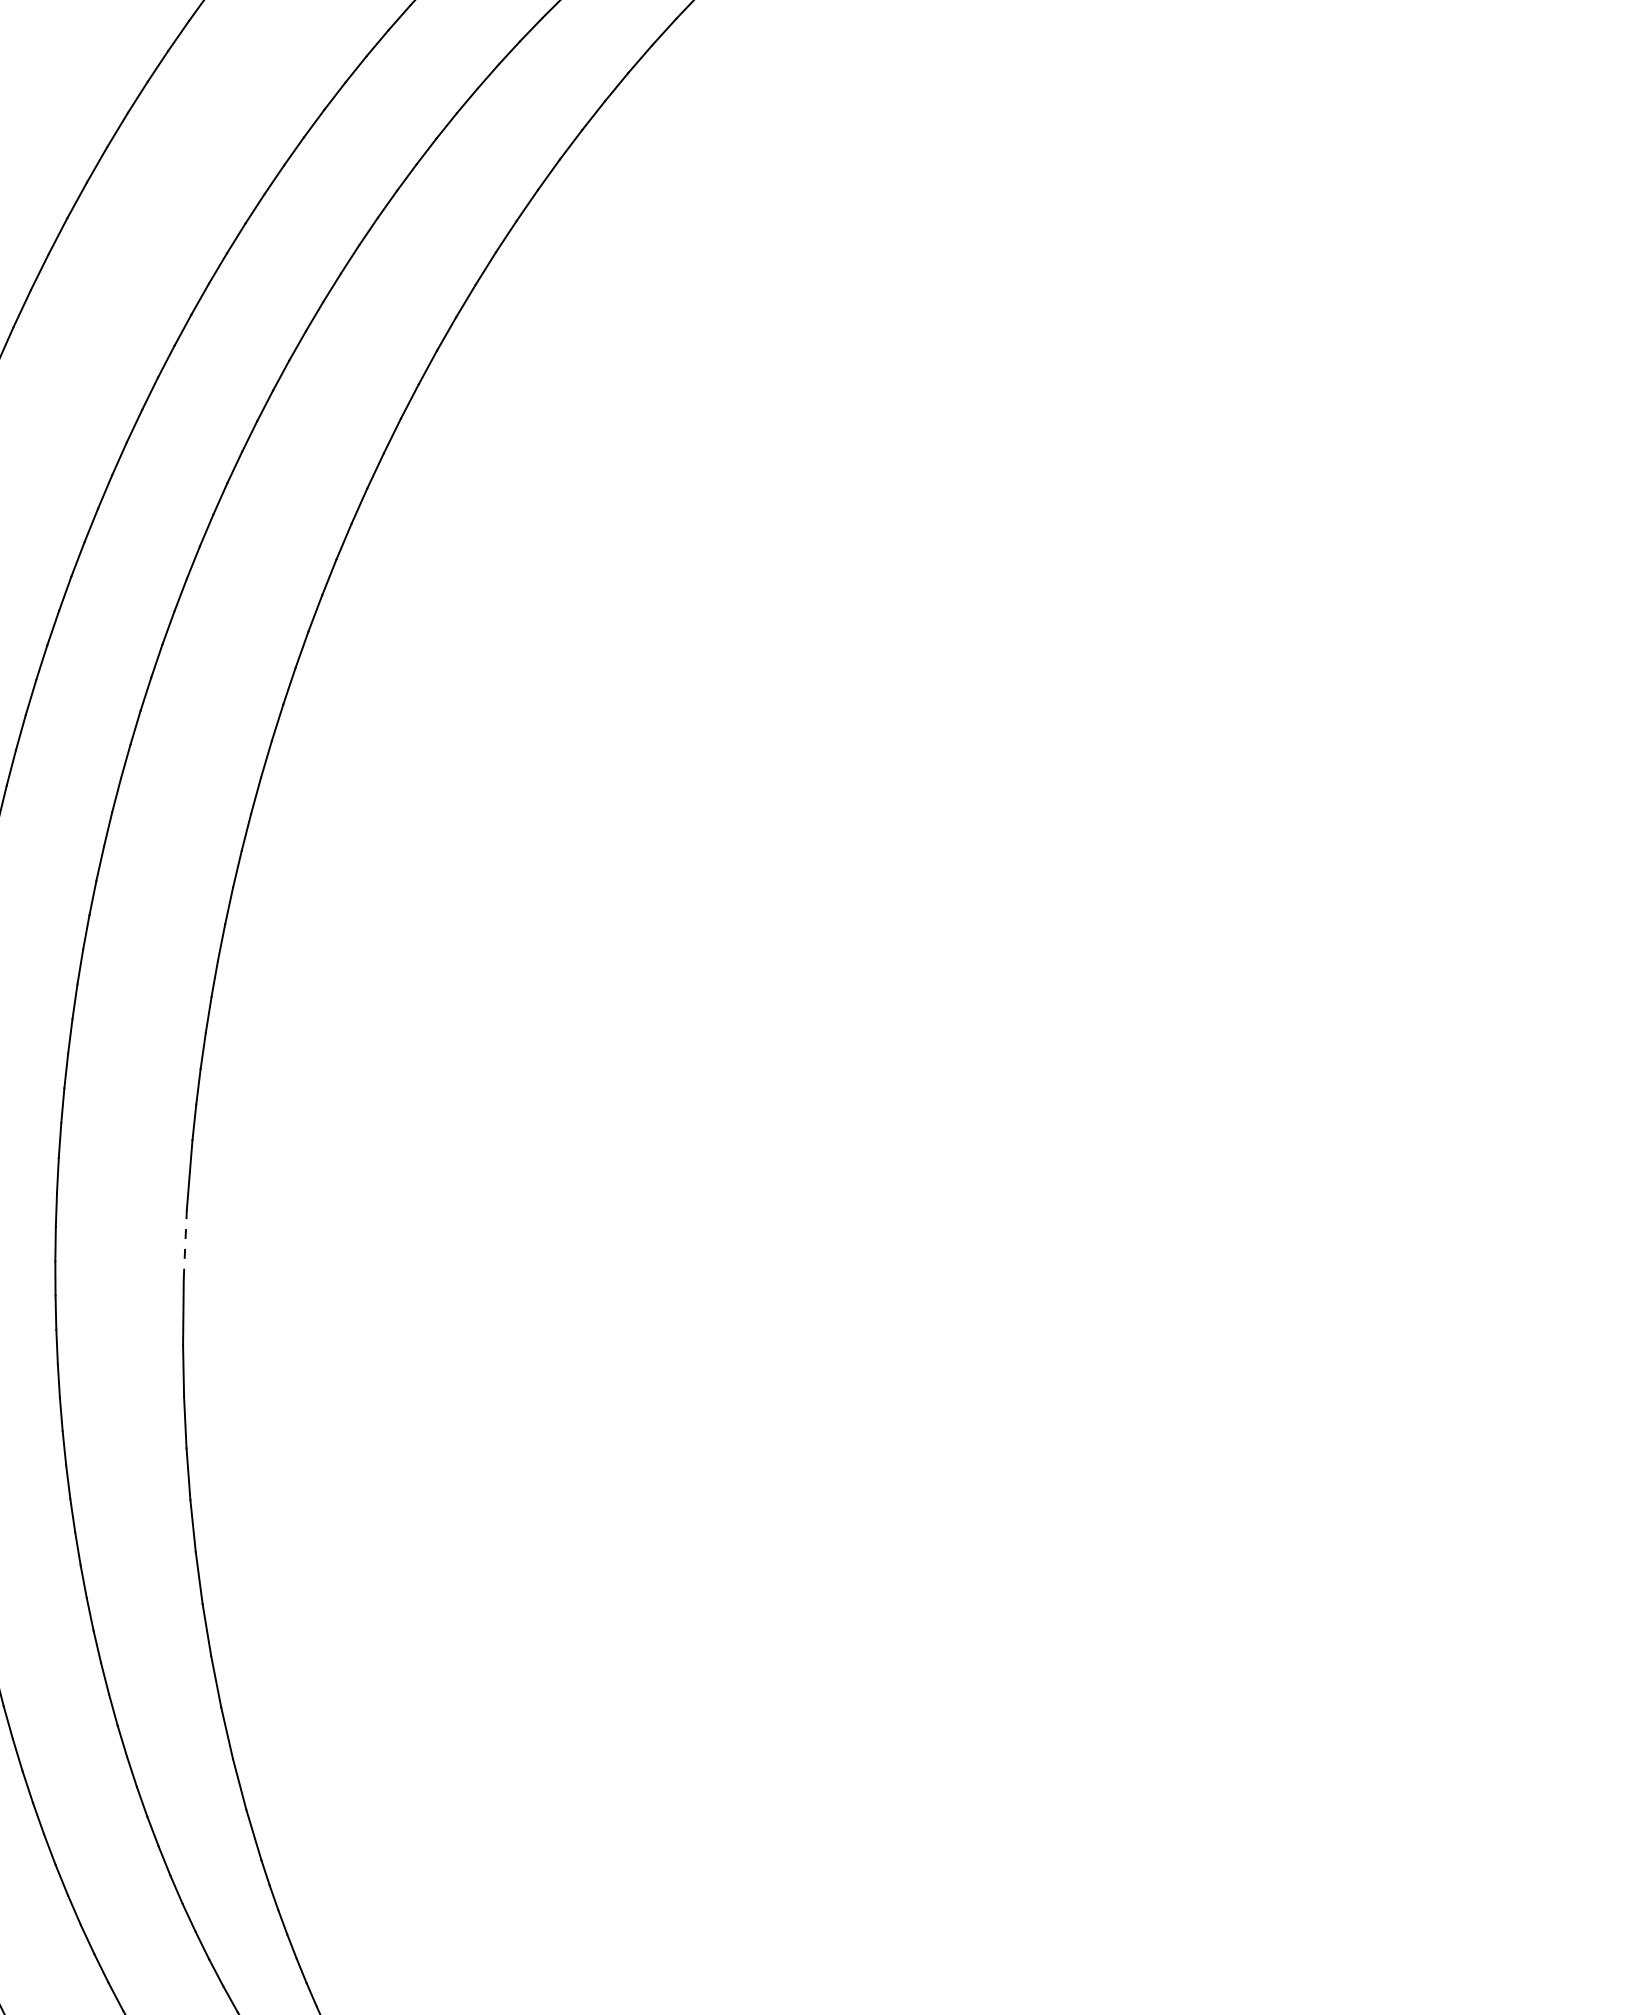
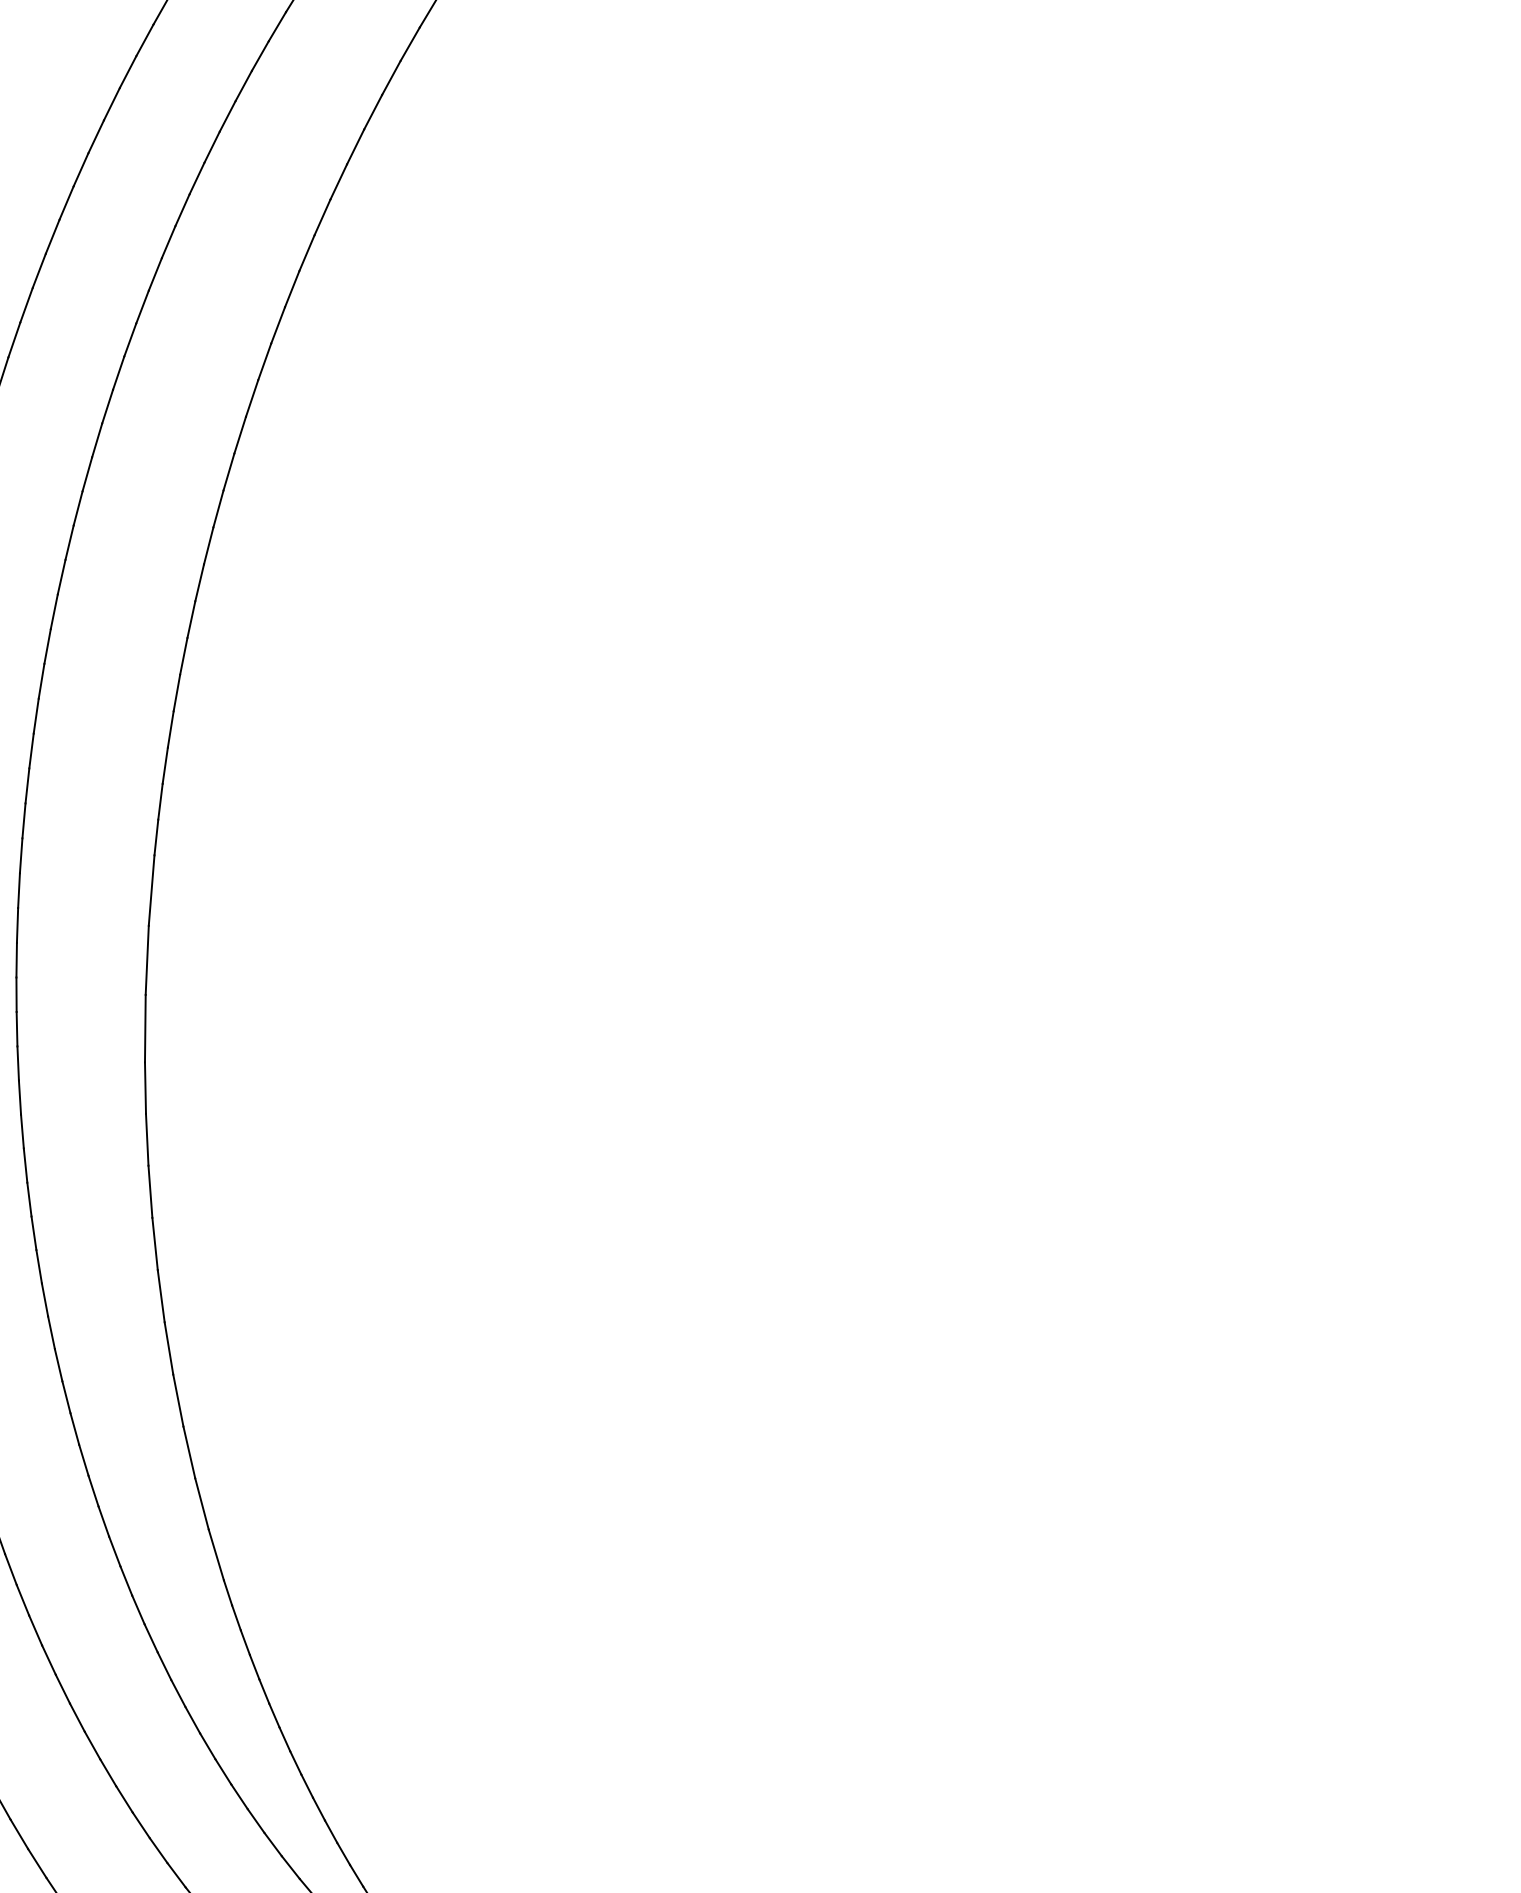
line: (185, 1243) -> (147, 959), dashed -> solid

